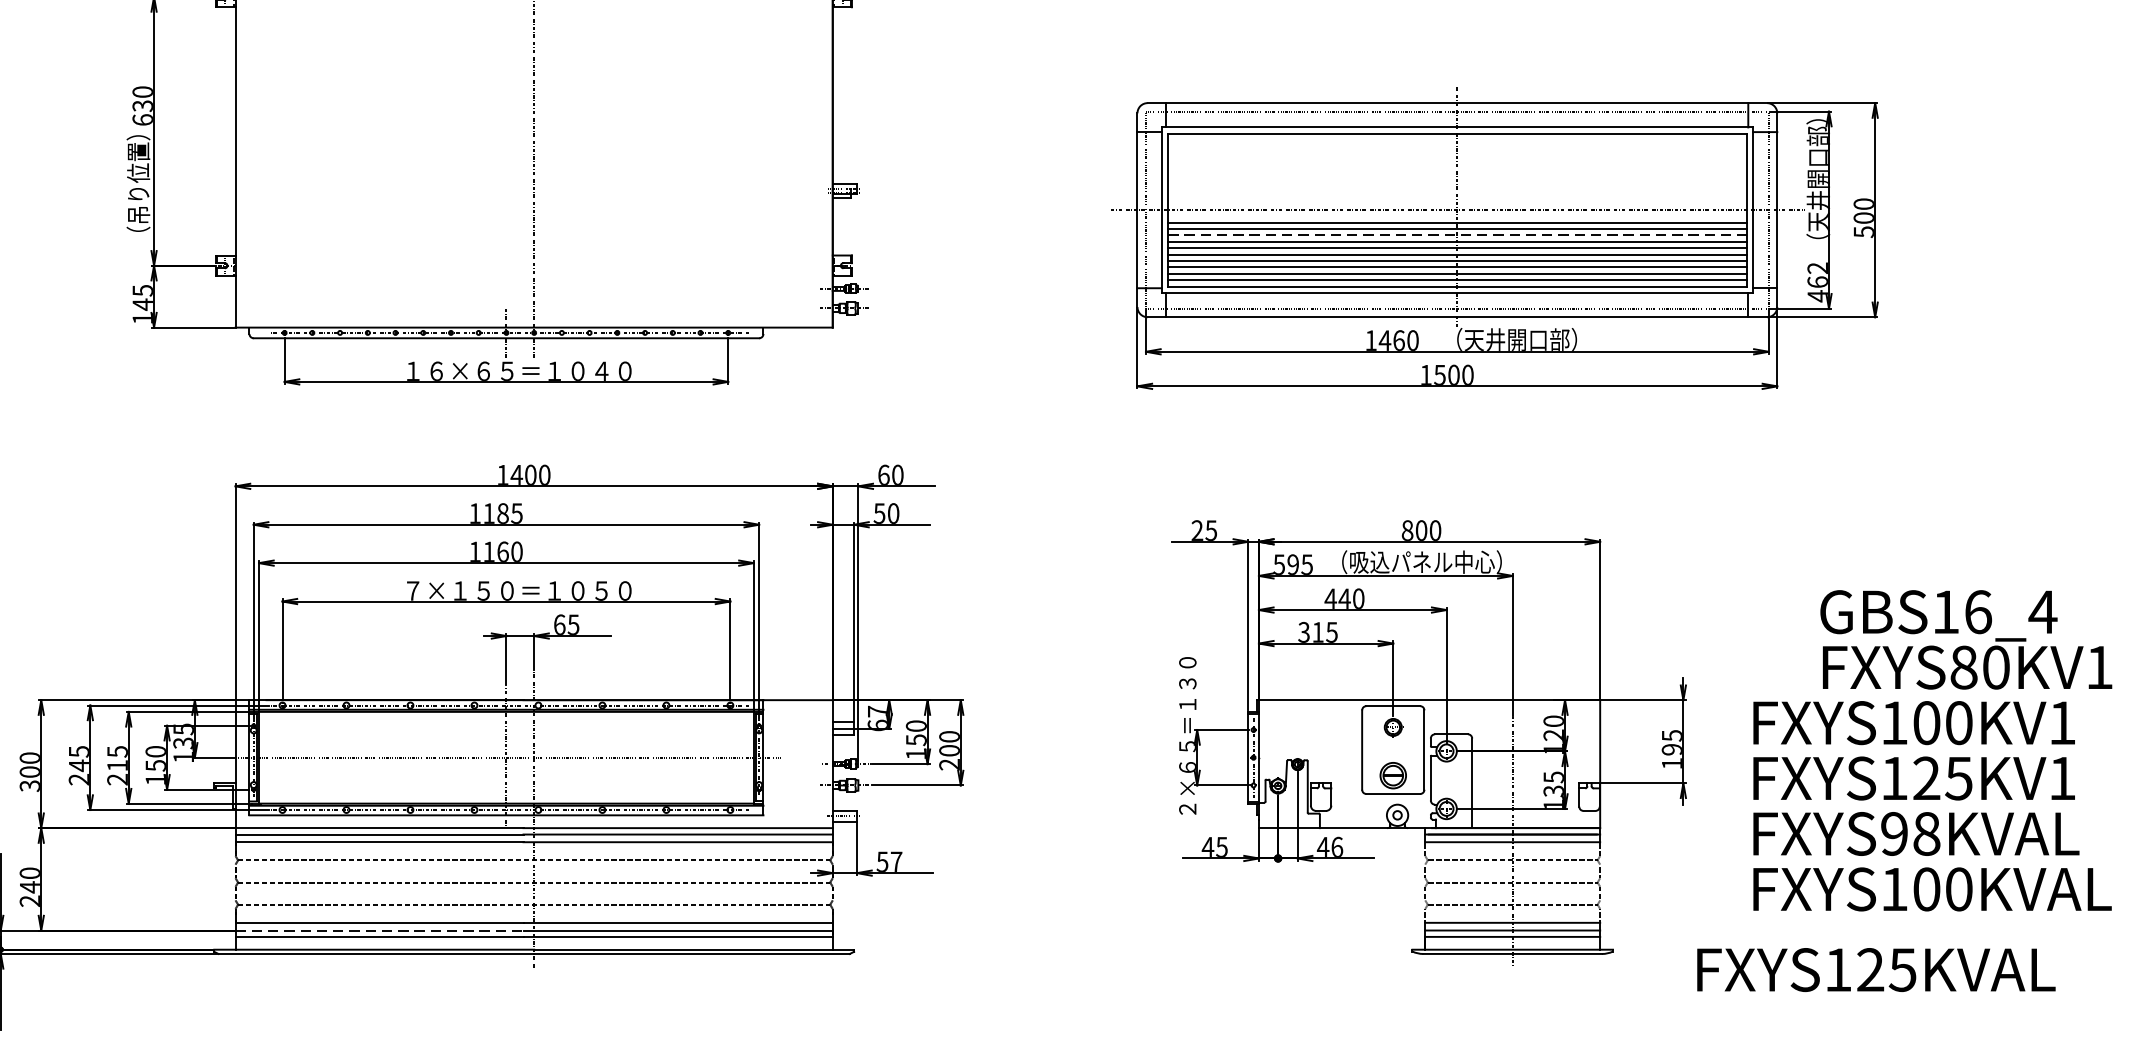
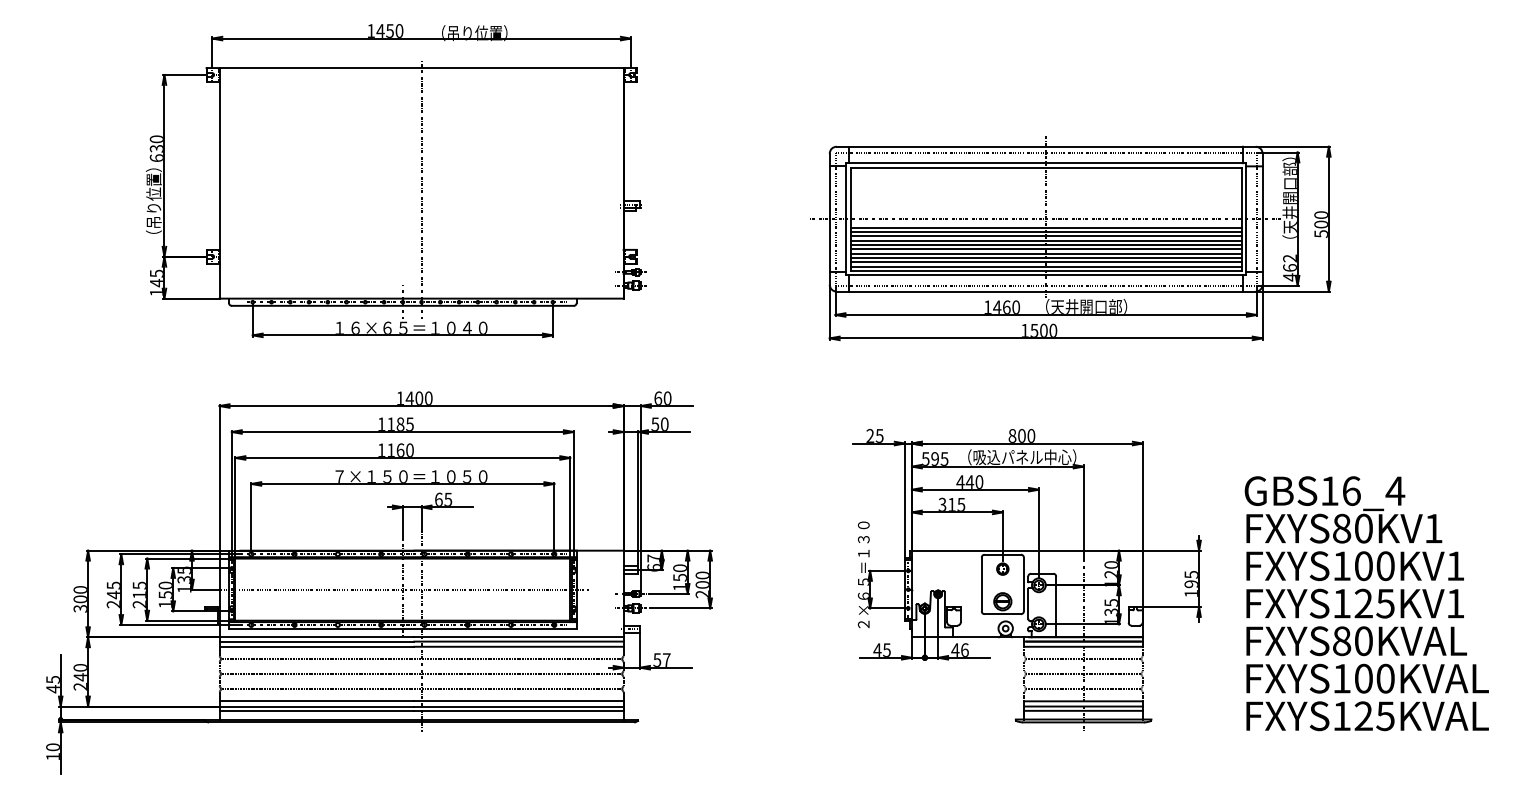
line: (1457, 235) -> (1046, 236), dashed -> solid
text: (1966, 639) -> (1343, 509), moved
text: (1910, 834) -> (1352, 641), FXYS98KVAL -> FXYS80KVAL
line: (380, 930) -> (317, 706), dashed -> solid
text: (1876, 970) -> (1367, 716), moved

